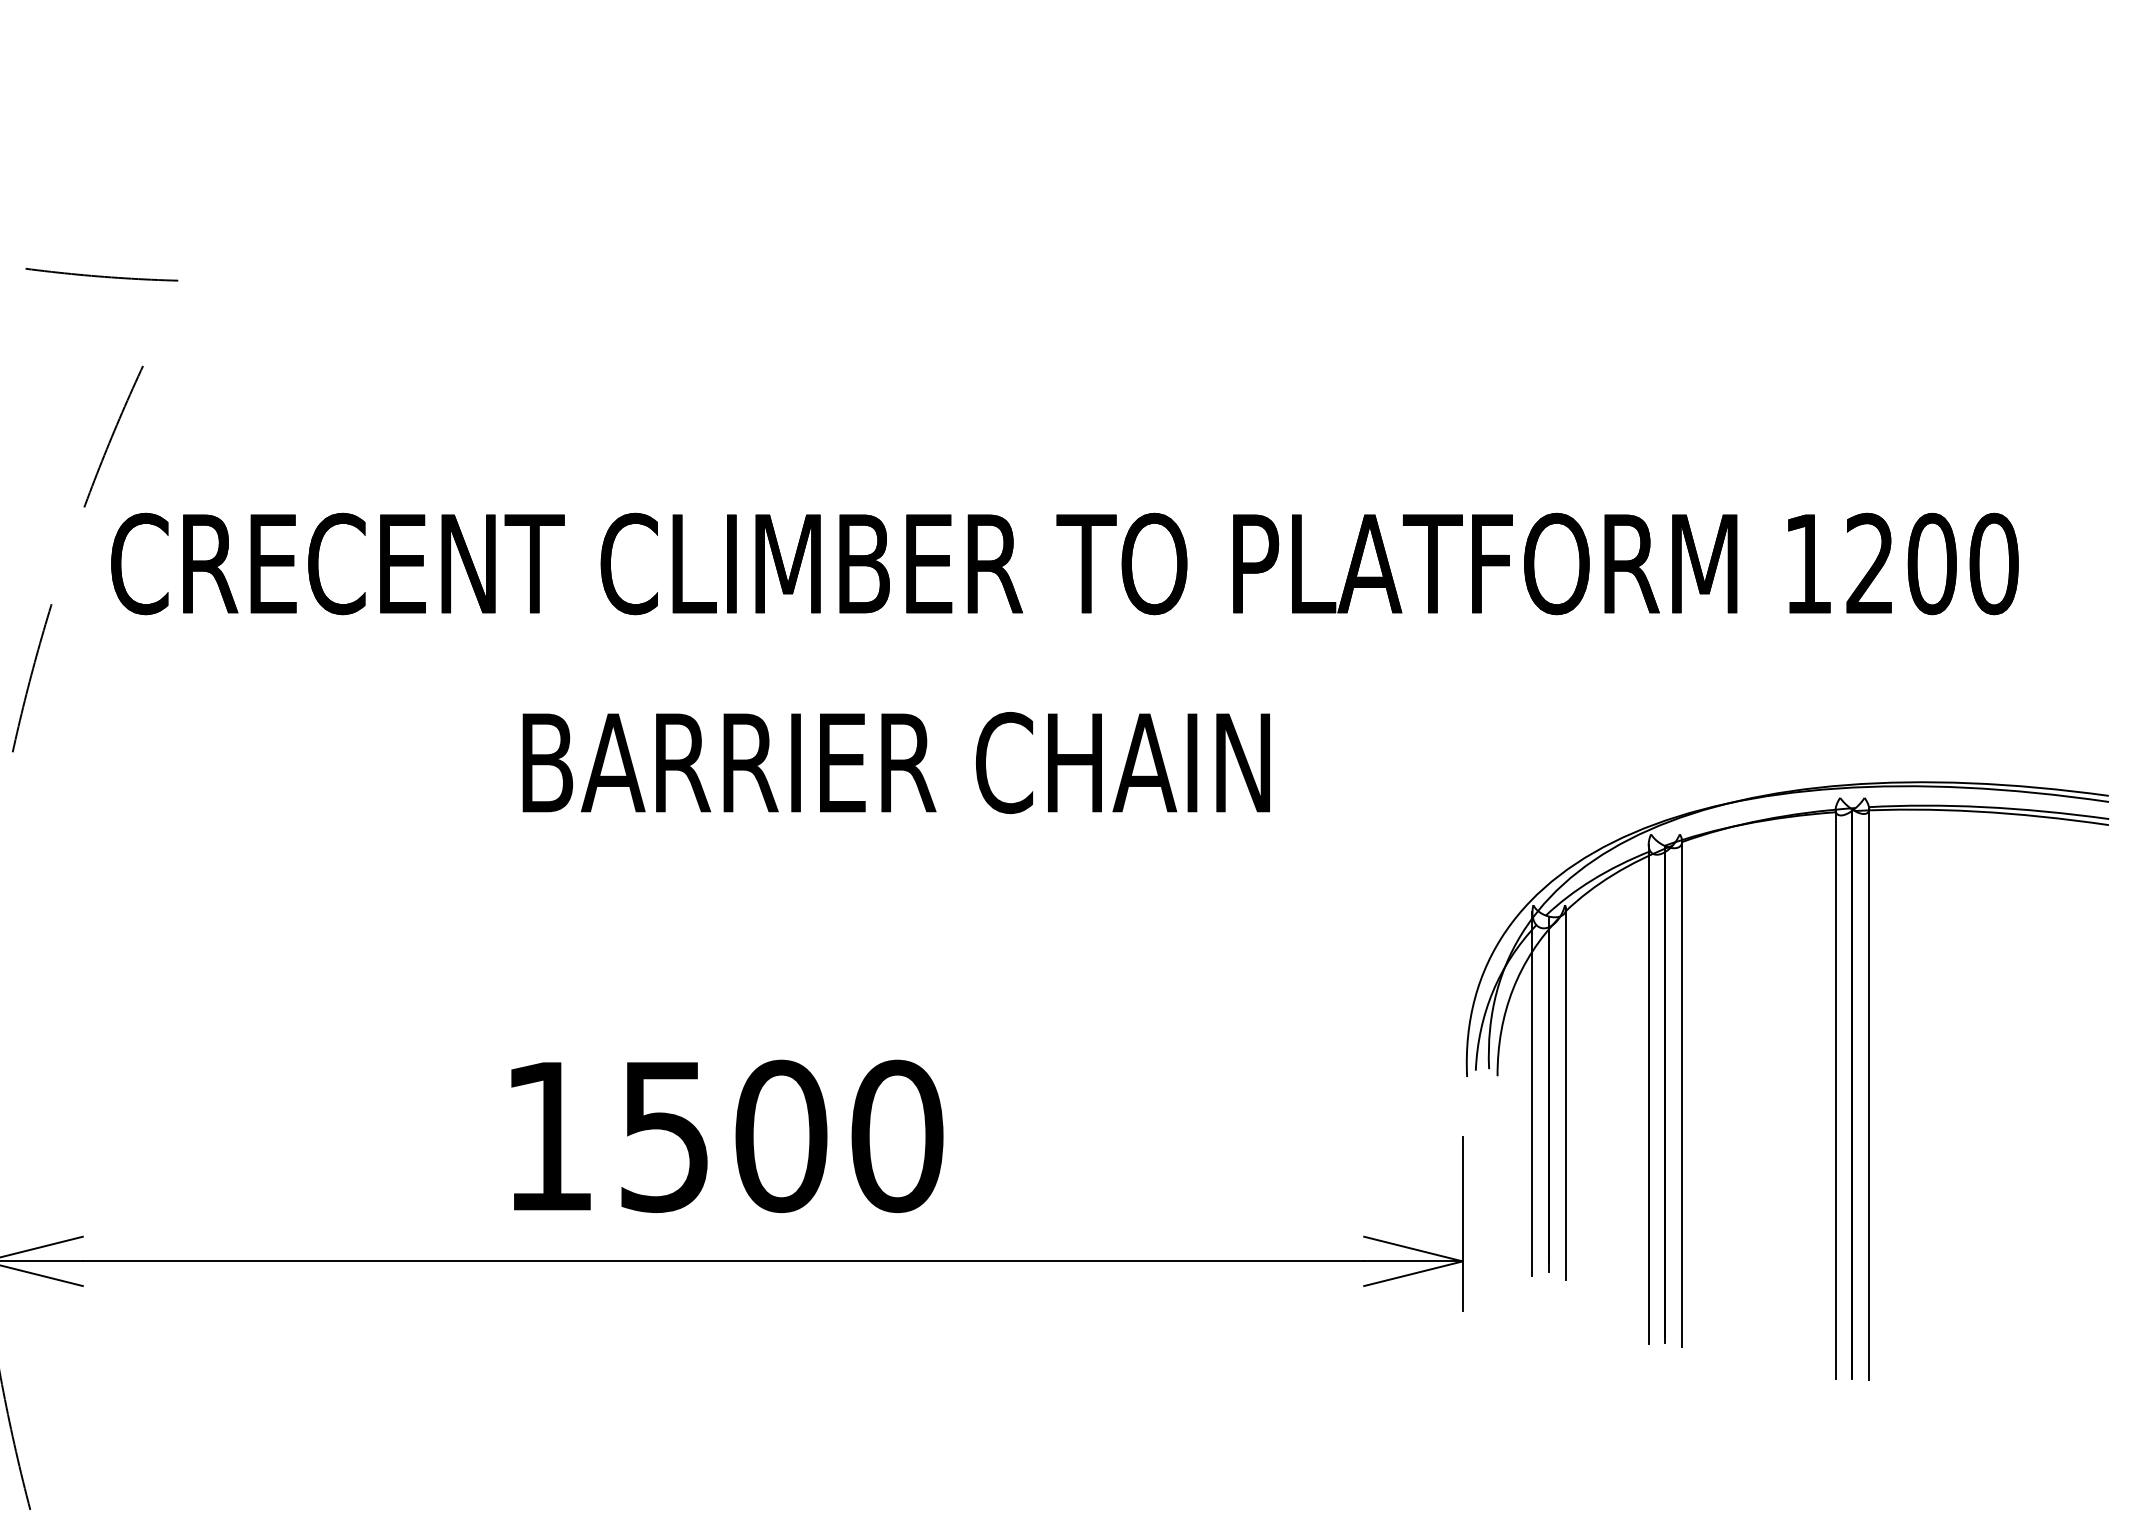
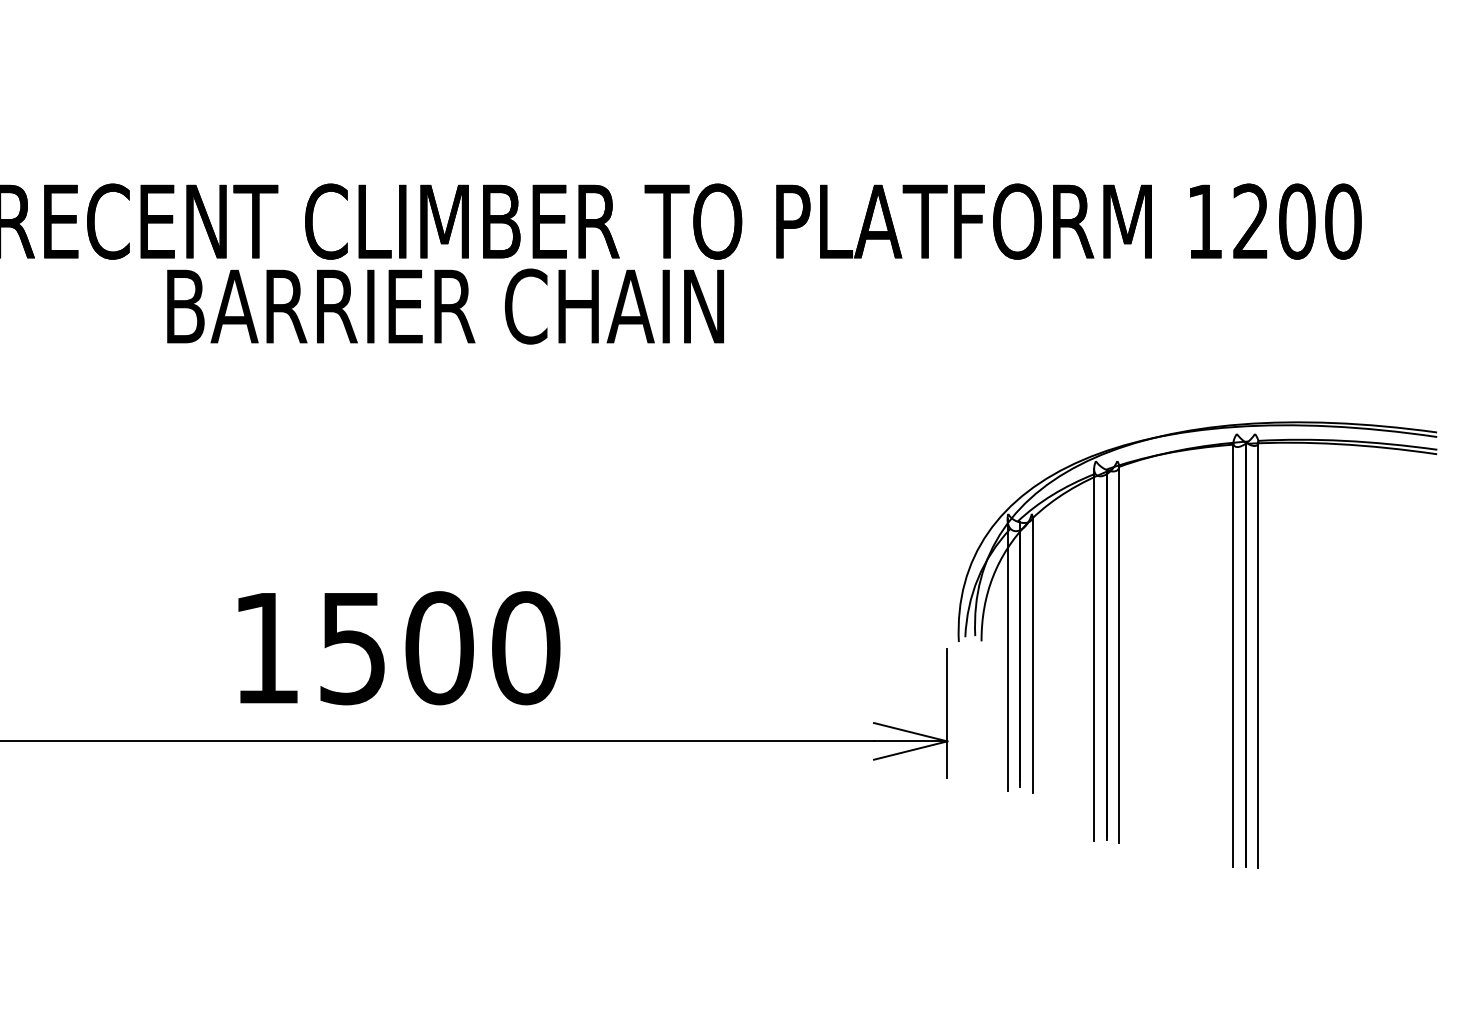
text: (895, 763) -> (444, 307), moved
part: (1835, 1080) -> (1233, 644), moved

